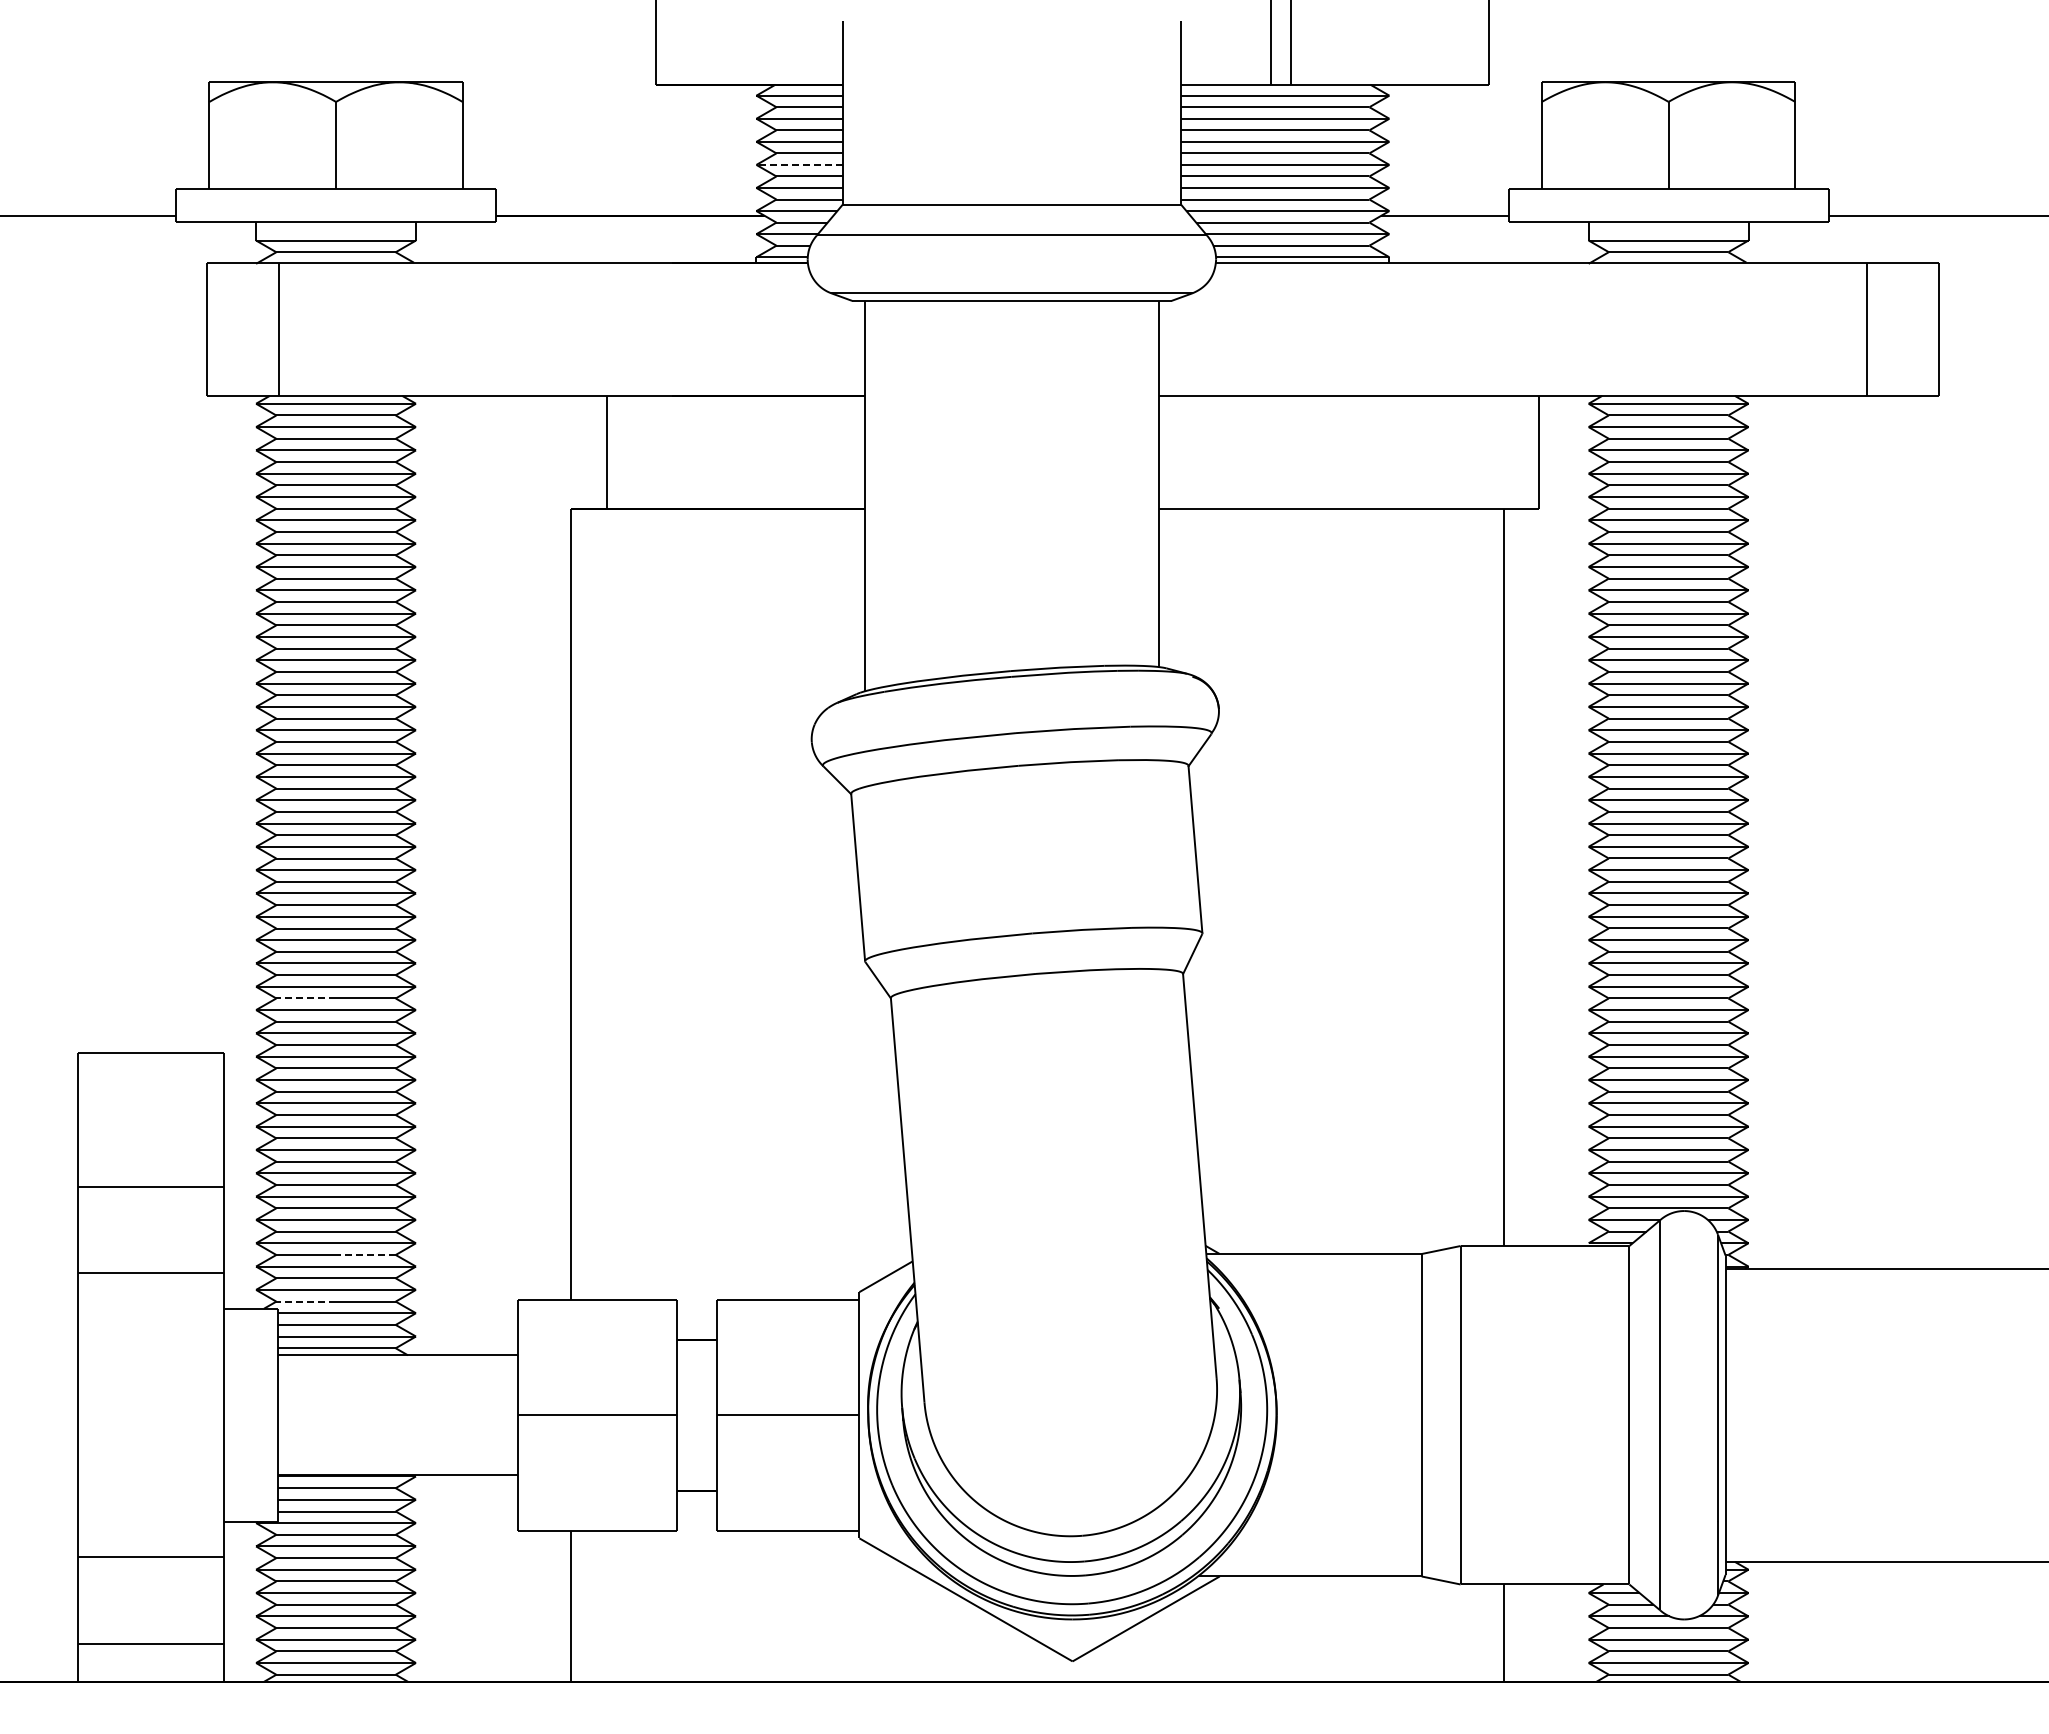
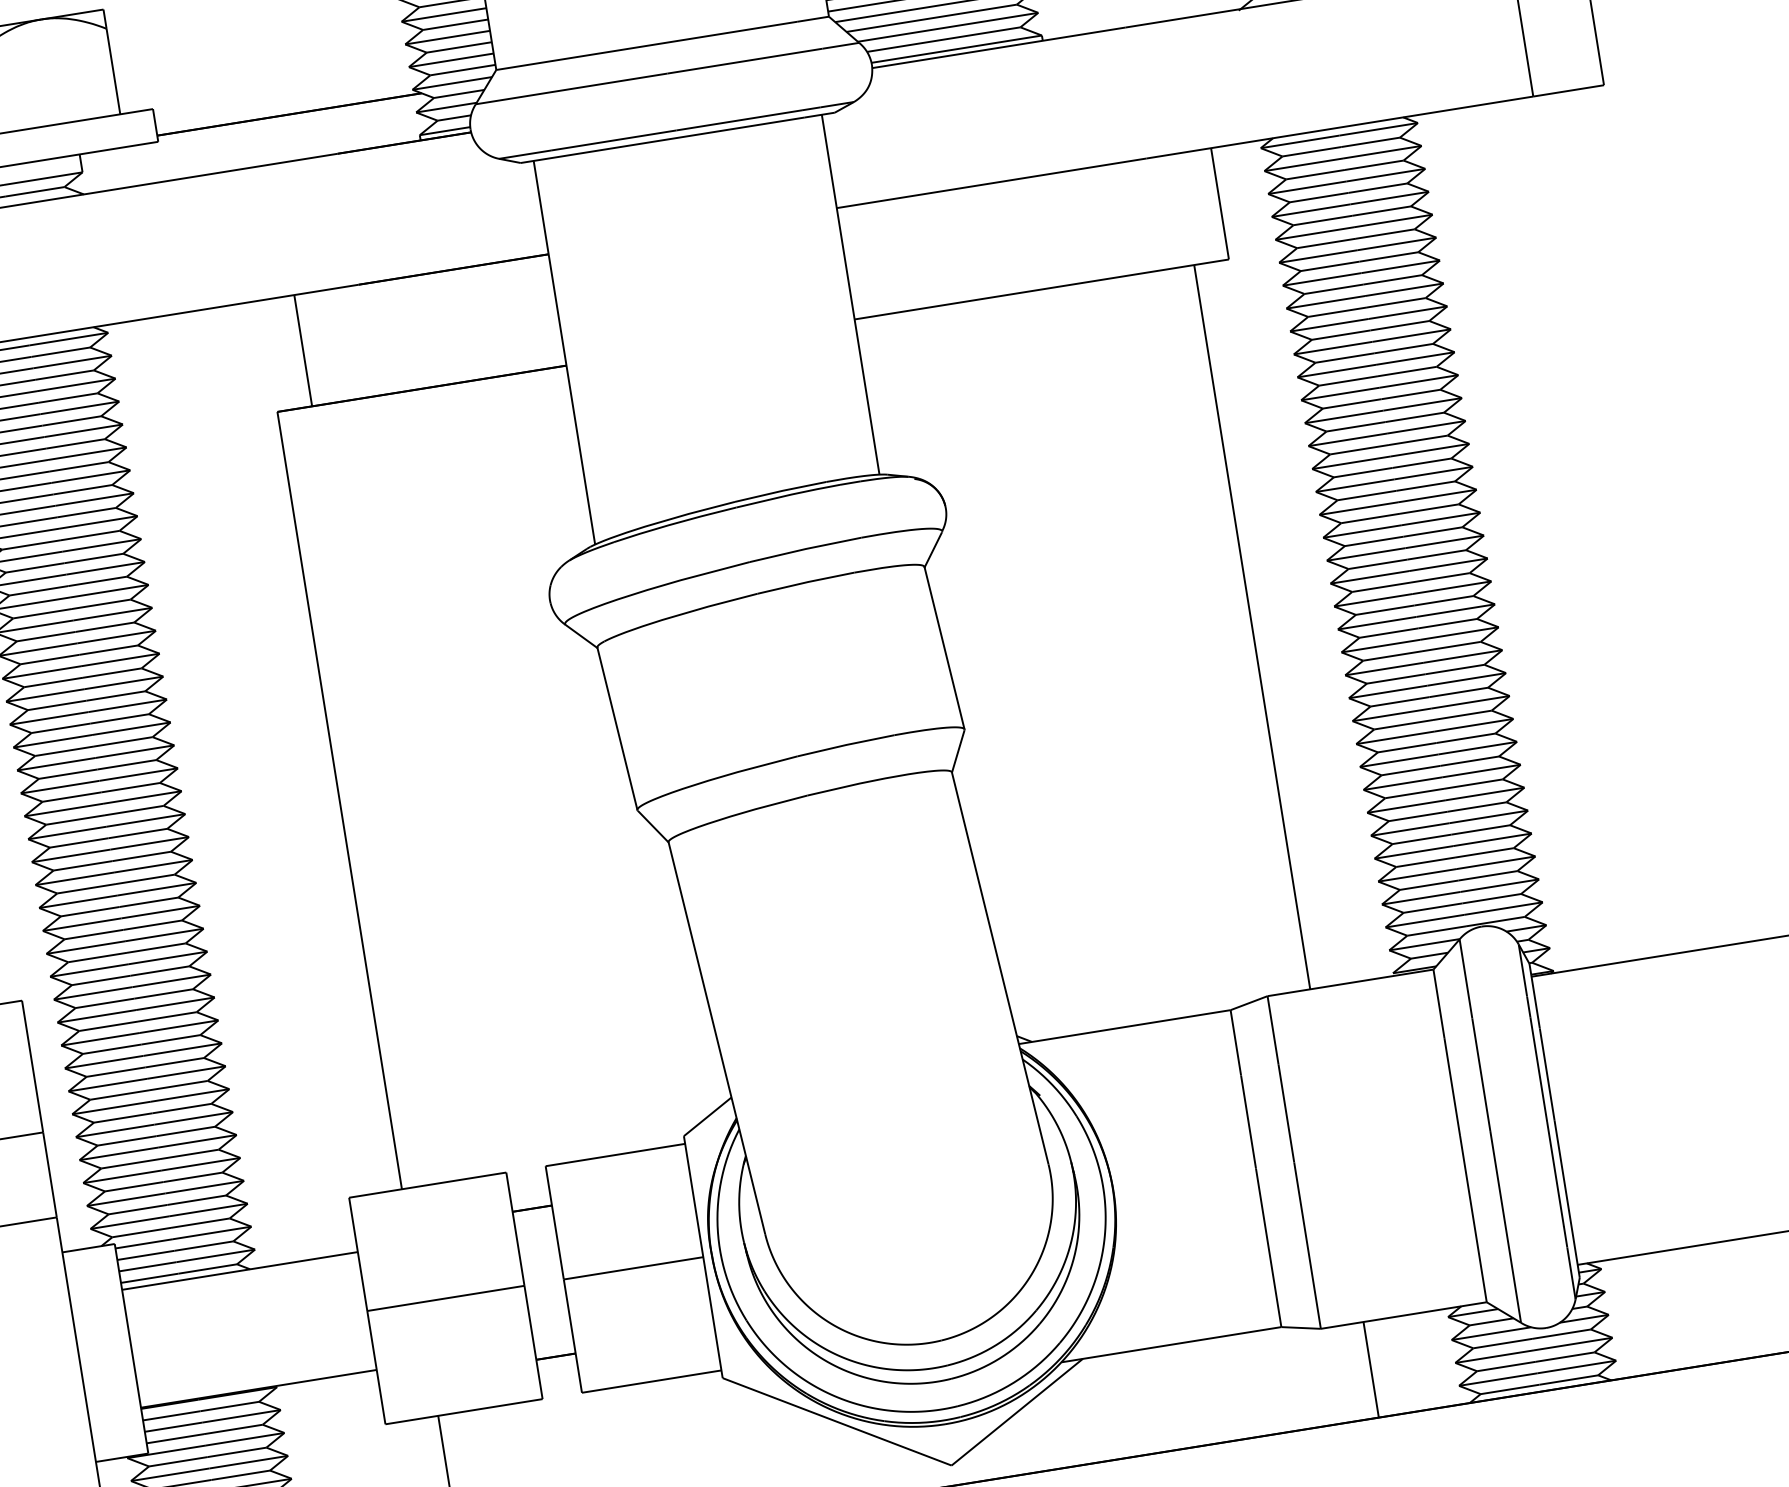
line: (799, 164) -> (447, 37), dashed -> solid
line: (306, 998) -> (94, 934), dashed -> solid
line: (365, 1254) -> (192, 1176), dashed -> solid
line: (306, 1301) -> (141, 1232), dashed -> solid

